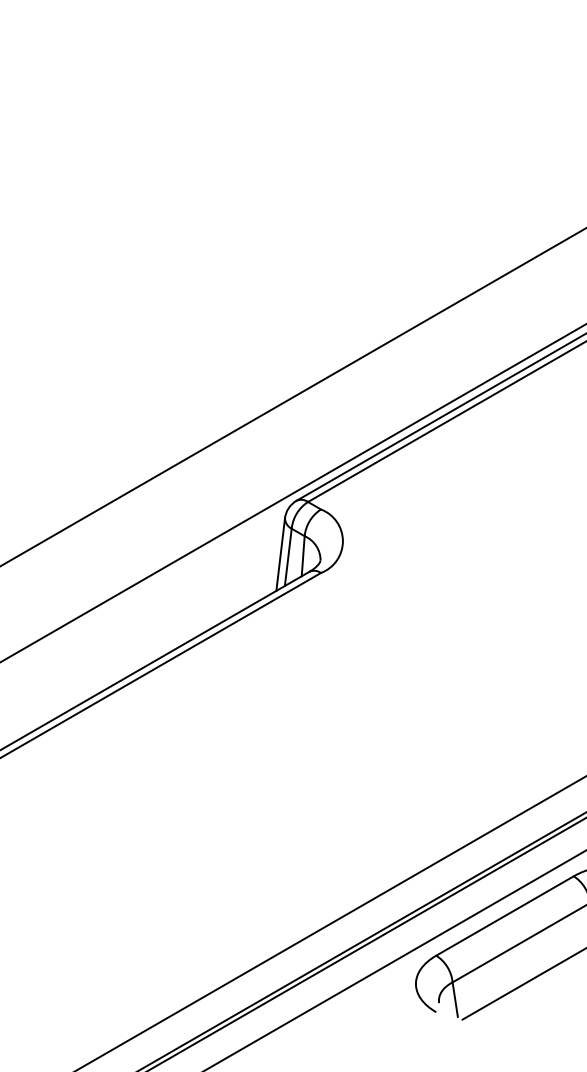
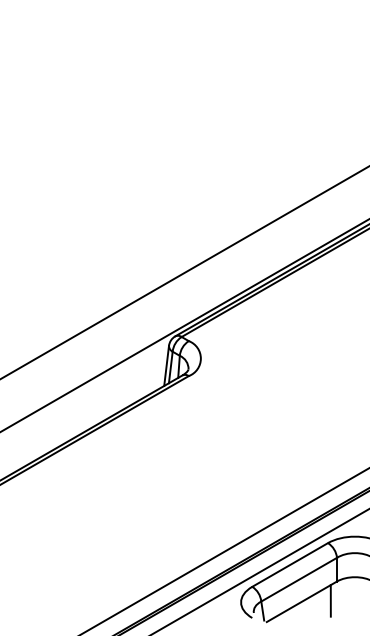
line: (578, 980) -> (330, 600), added

